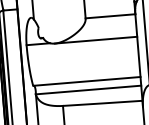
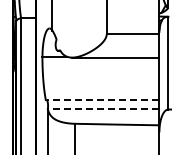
line: (86, 81) -> (102, 100), solid -> dashed
line: (88, 90) -> (103, 109), solid -> dashed

